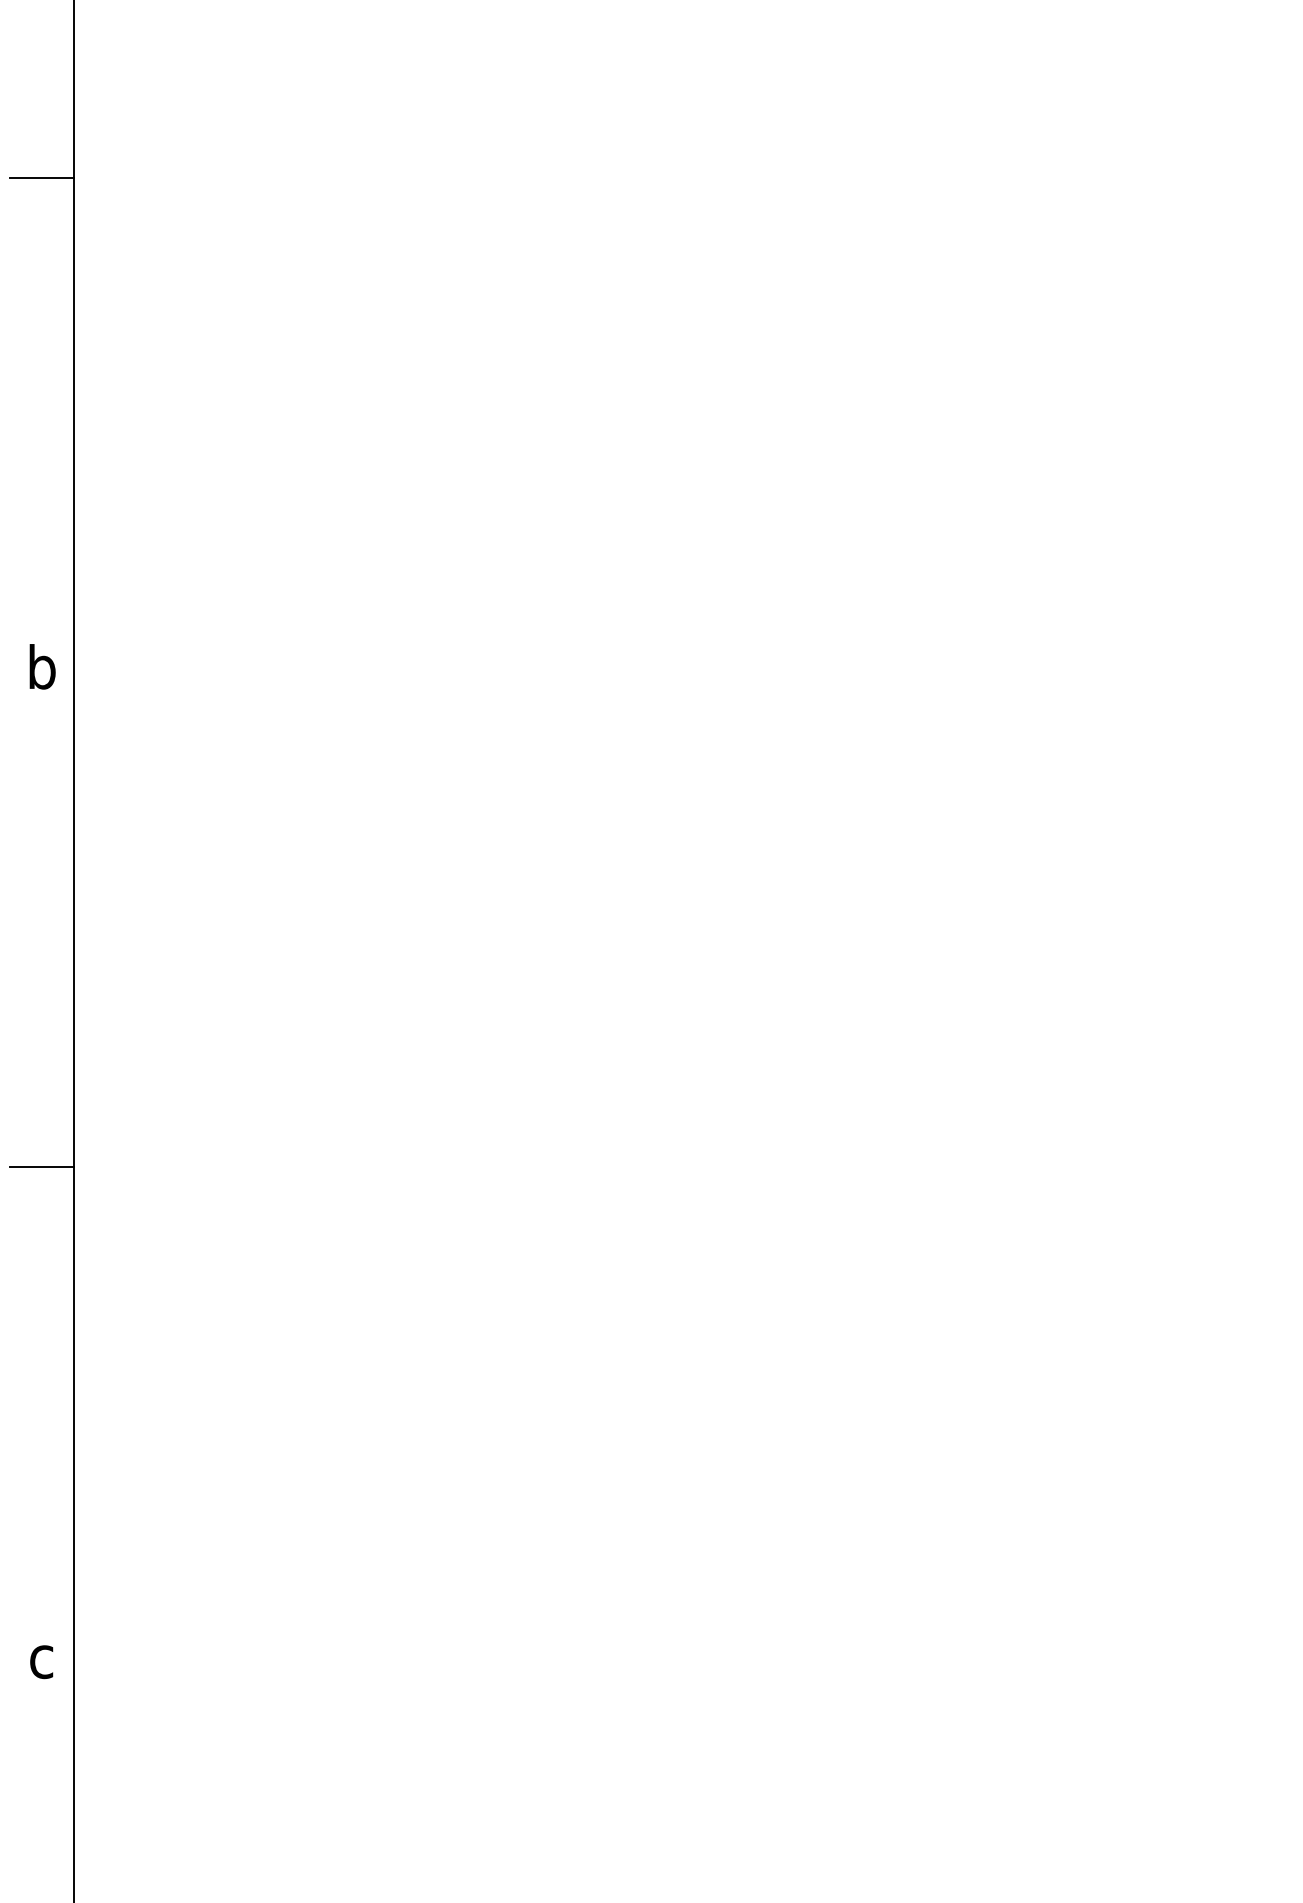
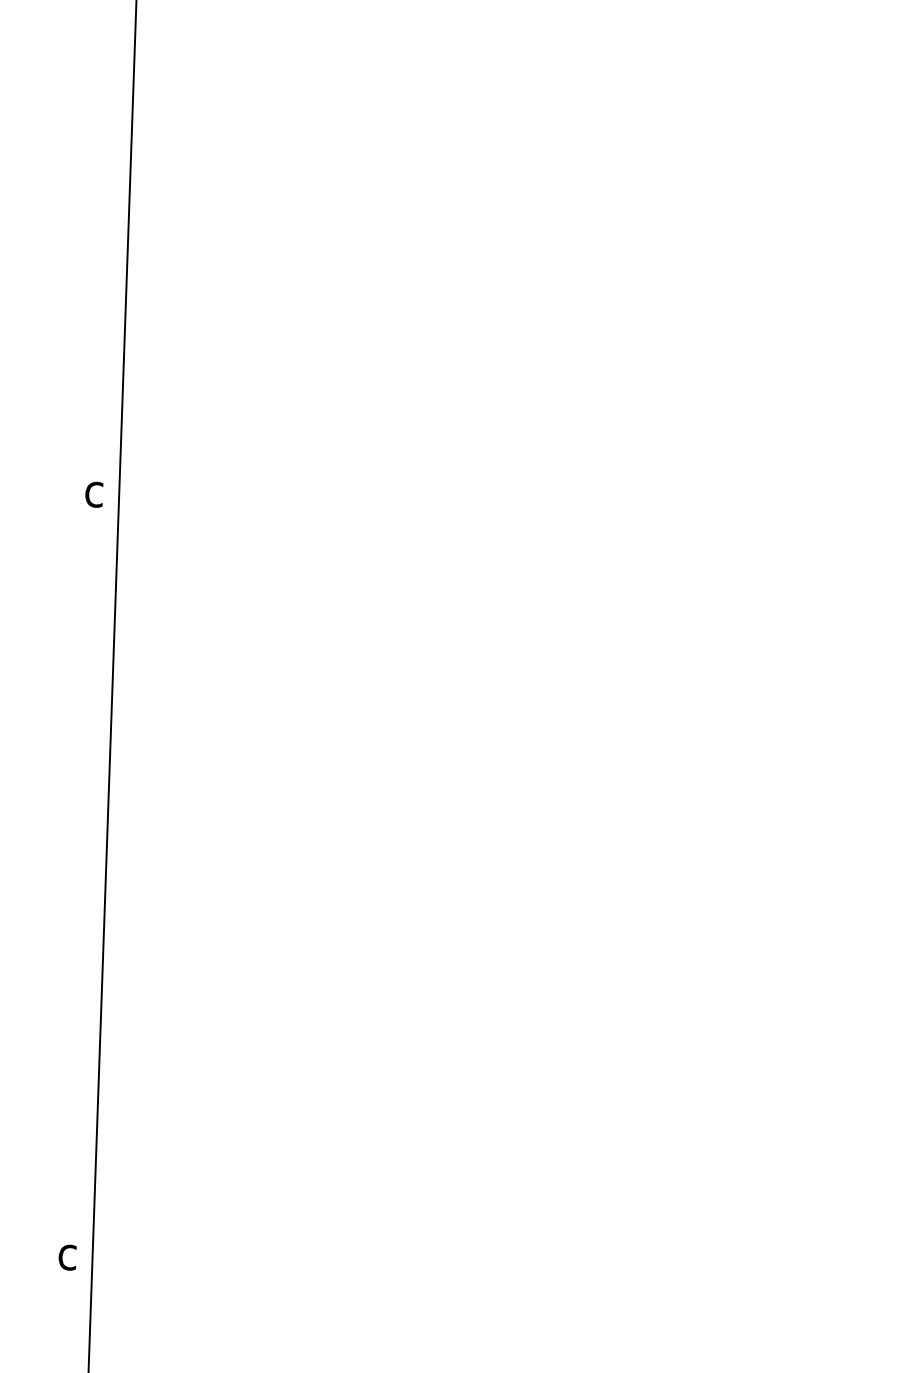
line: (41, 178) -> (107, 113), removed
text: (42, 666) -> (94, 489), b -> c
line: (41, 1167) -> (80, 876), removed

